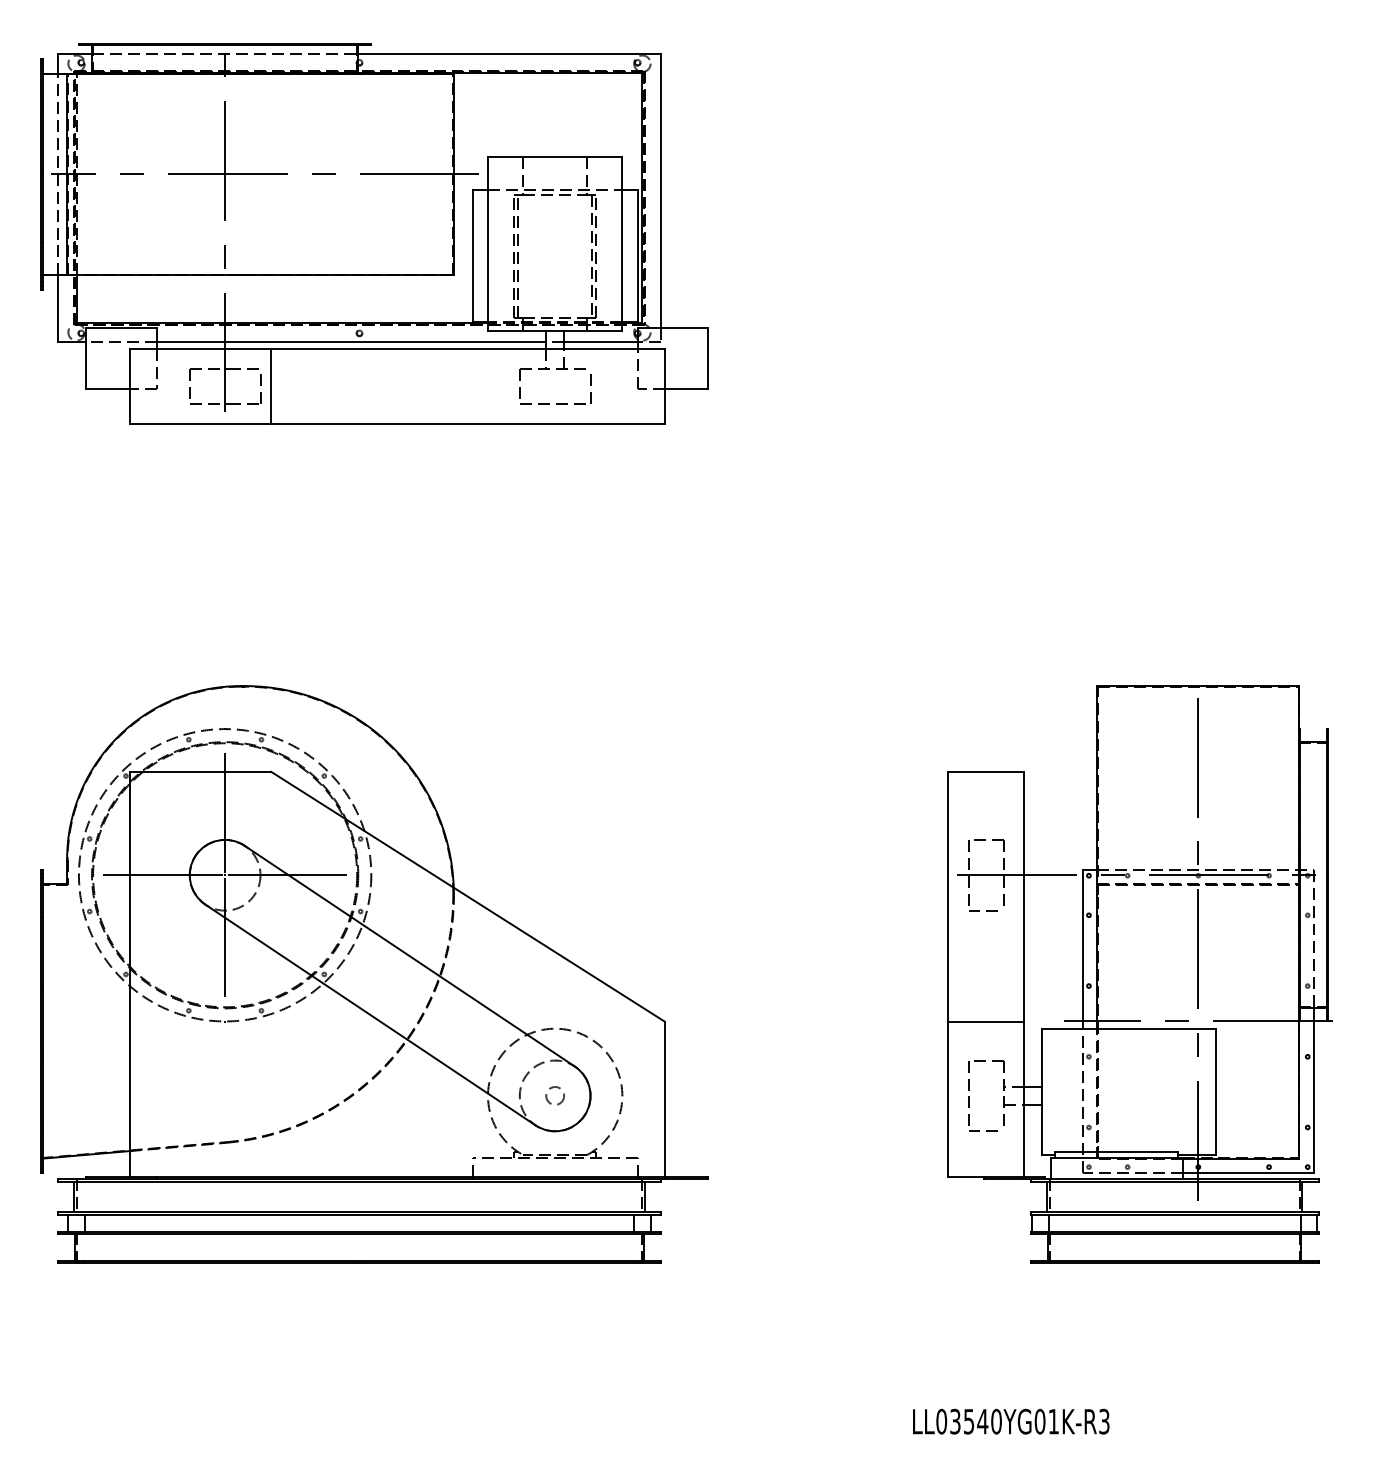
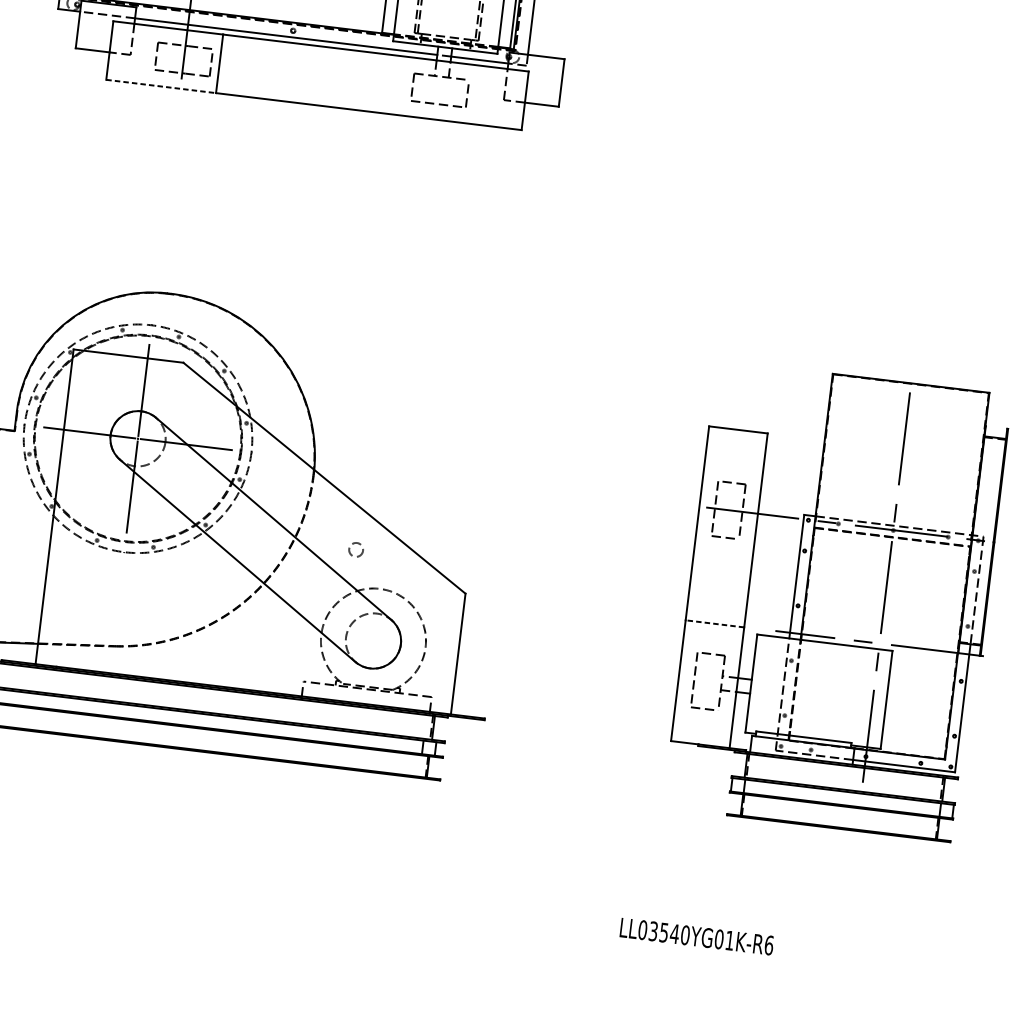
line: (200, 424) -> (161, 86), solid -> dashed
line: (986, 1021) -> (715, 623), solid -> dashed
circle: (554, 1095) -> (355, 549), moved
text: (1104, 1421) -> (769, 945), LL03540YG01K-R3 -> LL03540YG01K-R6

